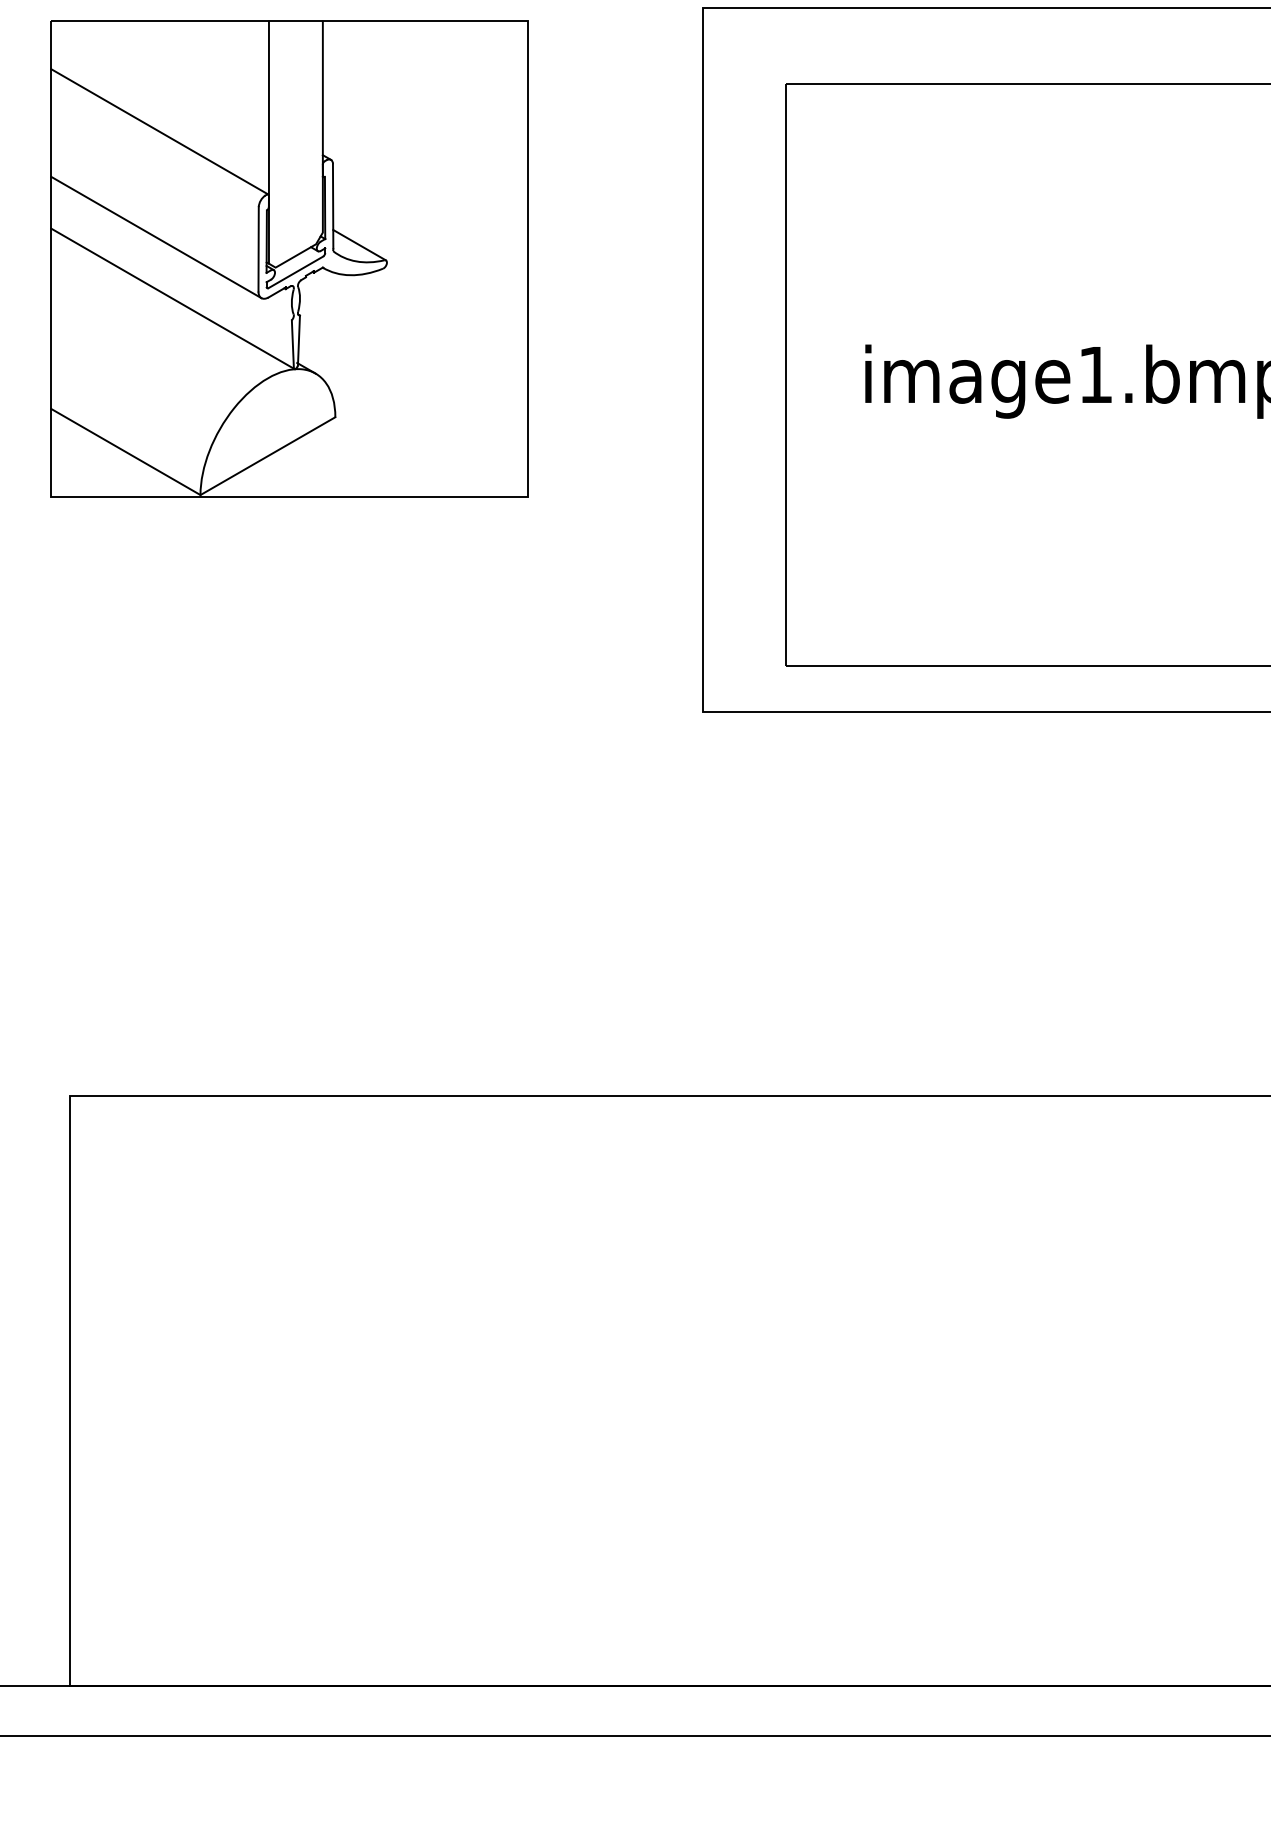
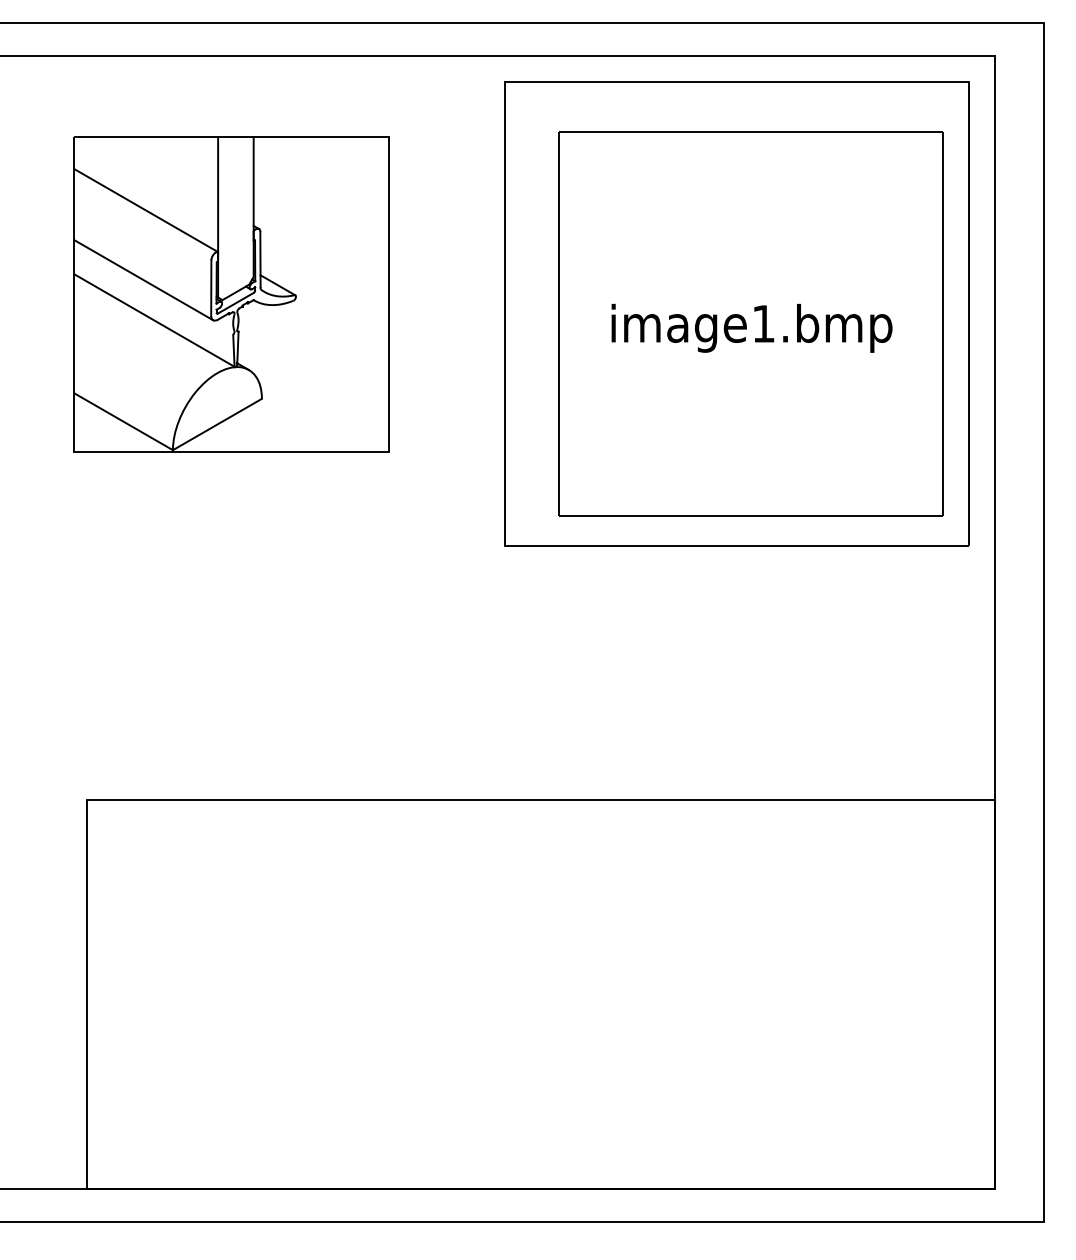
part: (289, 259) -> (231, 294), moved

